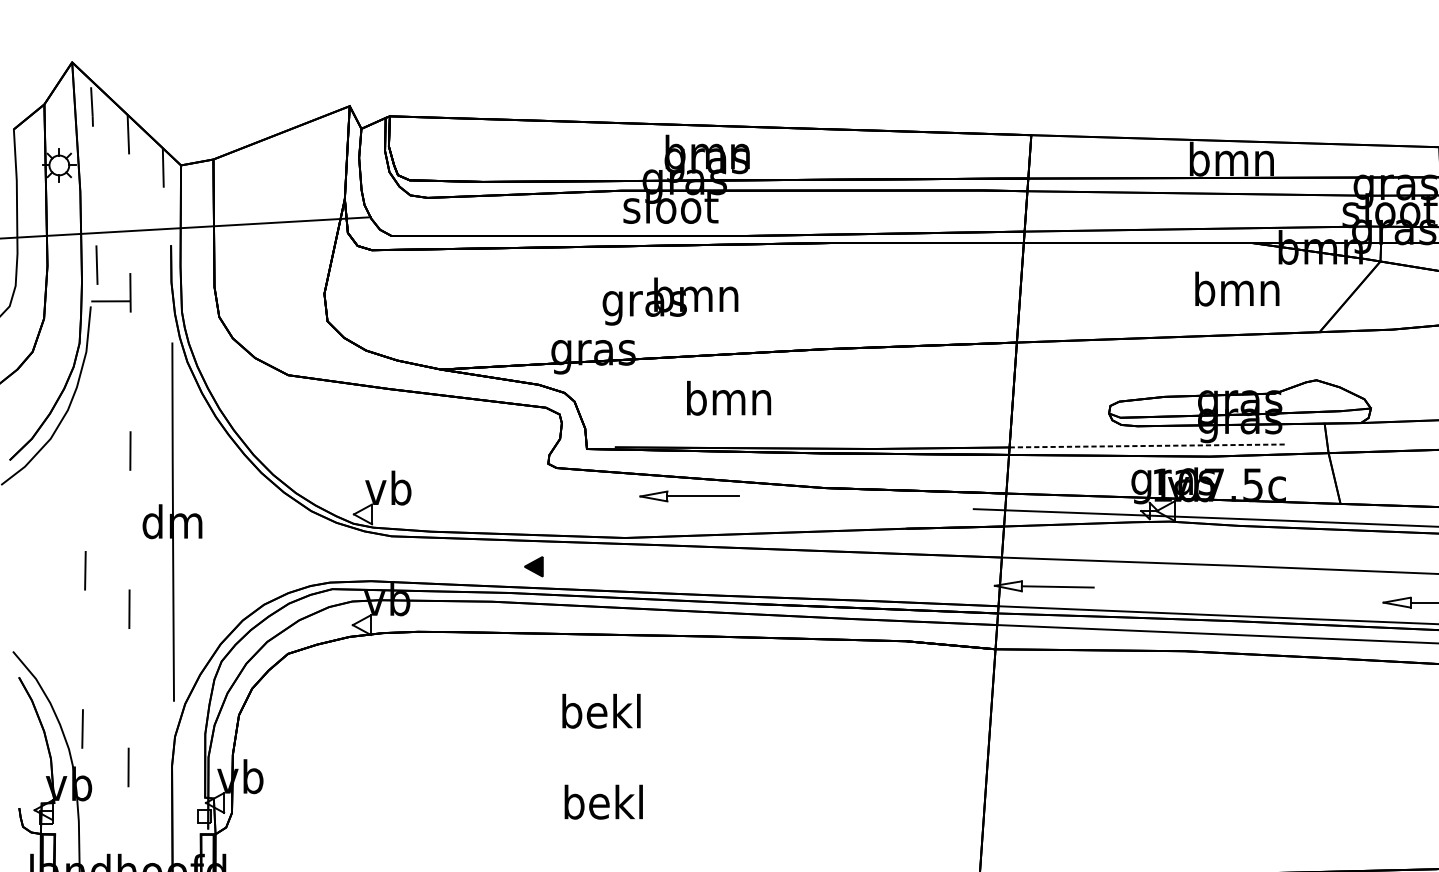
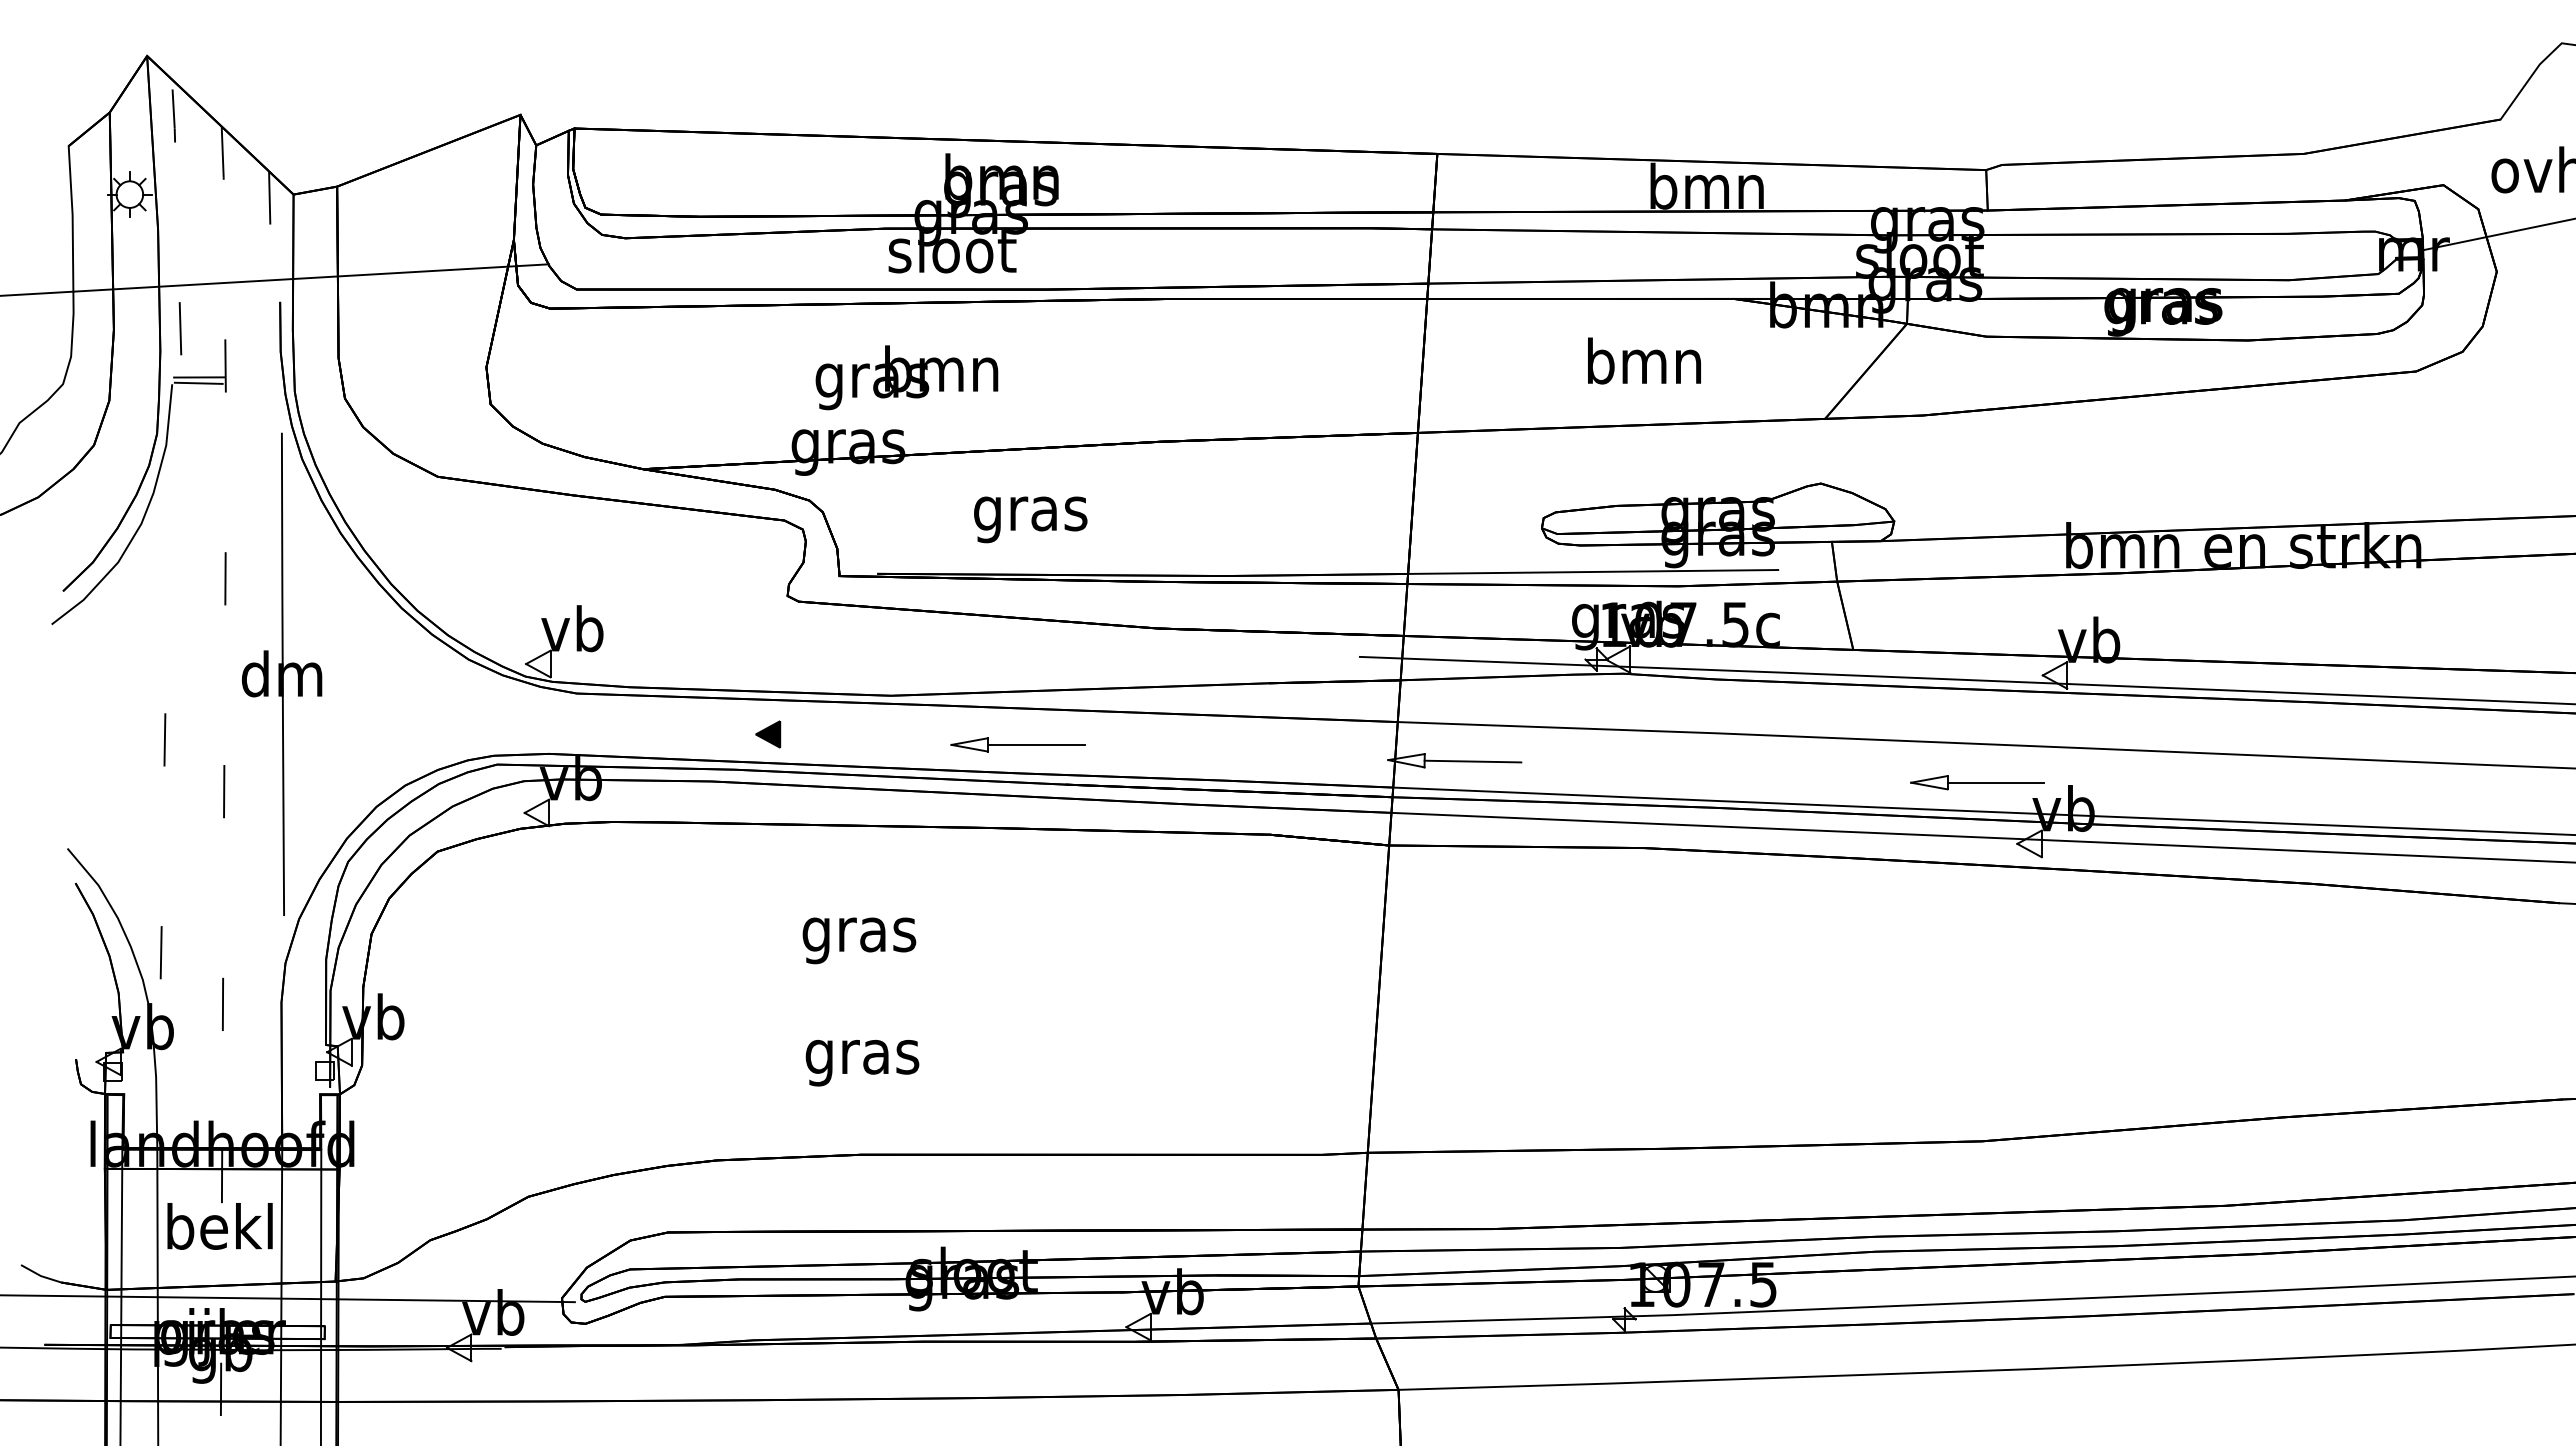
text: (1237, 288) -> (1644, 360), moved
text: (670, 301) -> (906, 377), moved
line: (110, 305) -> (198, 382), added
text: (728, 402) -> (1030, 513), bmn -> gras
line: (1146, 445) -> (1592, 571), dashed -> solid
part: (689, 496) -> (1017, 744), moved
text: (601, 715) -> (859, 934), bekl -> gras
text: (603, 806) -> (862, 1056), bekl -> gras

